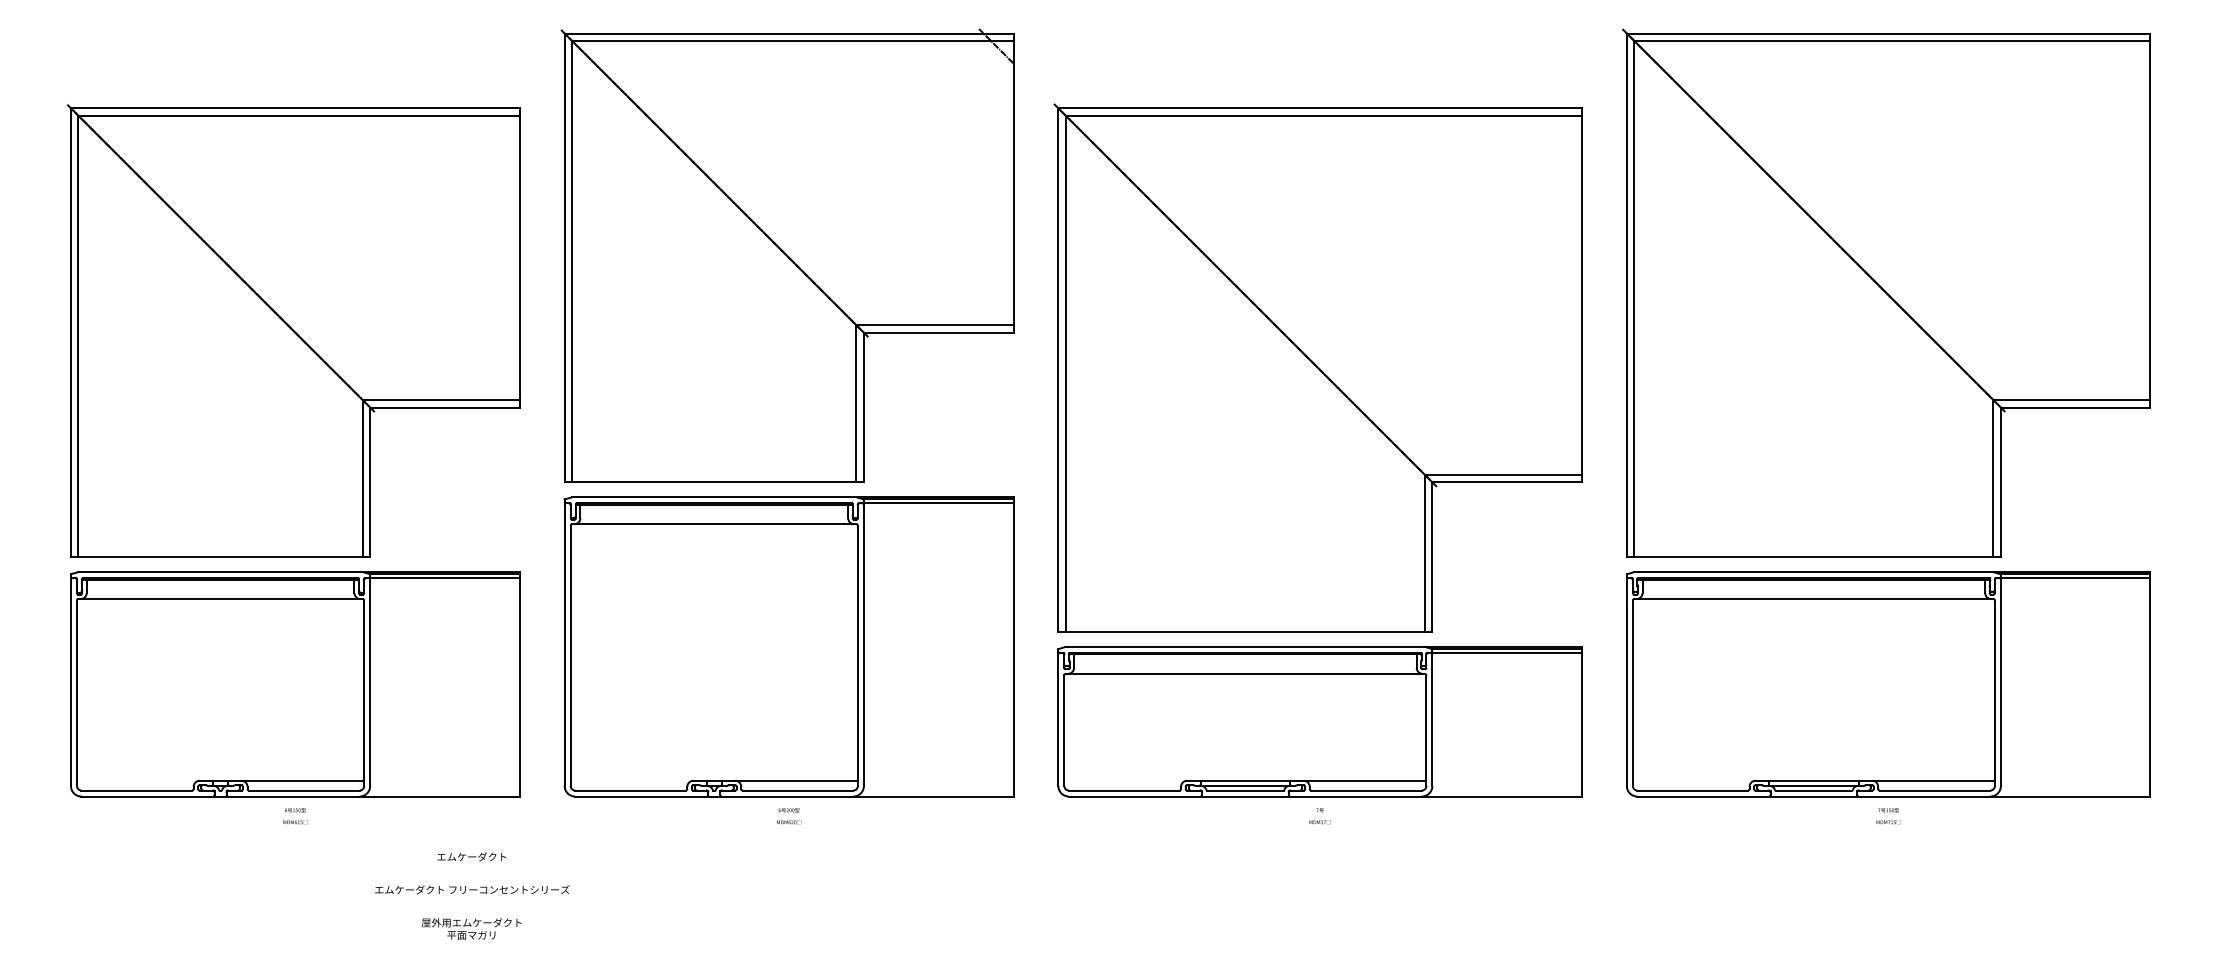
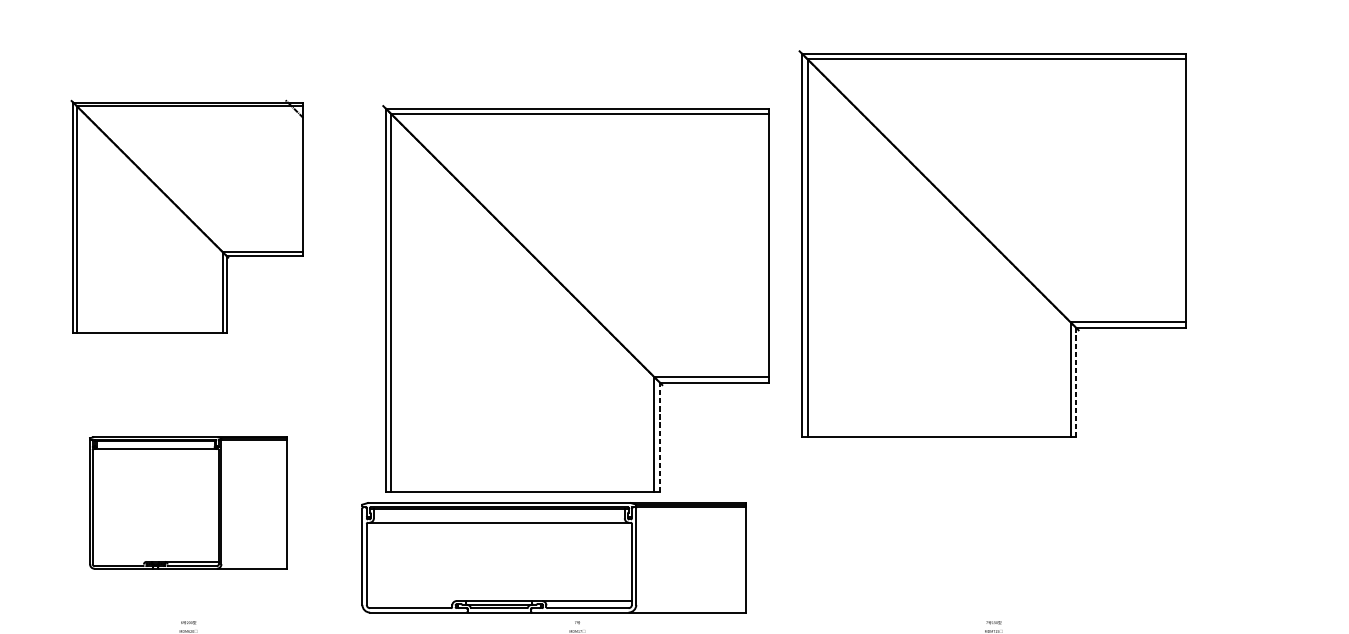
part: (787, 255) -> (187, 216), size x0.7
line: (2000, 482) -> (1075, 382), solid -> dashed
line: (1432, 557) -> (659, 437), solid -> dashed
part: (788, 646) -> (188, 502), size x0.6
part: (1888, 684) -> (993, 530), removed
part: (1319, 721) -> (553, 557), moved

